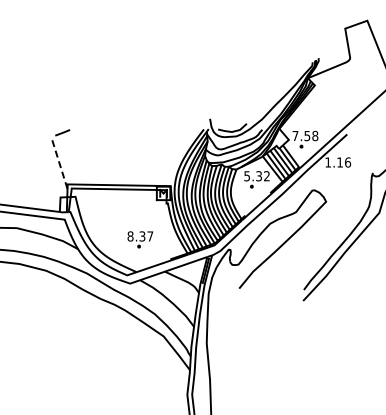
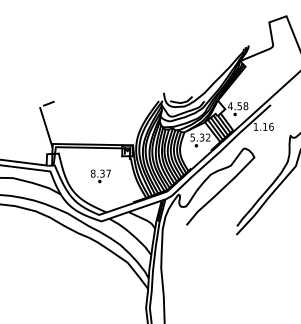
text: (295, 135) -> (230, 105), 7.58 -> 4.58
line: (59, 162) -> (46, 126), dashed -> solid
part: (140, 239) -> (100, 176), moved

